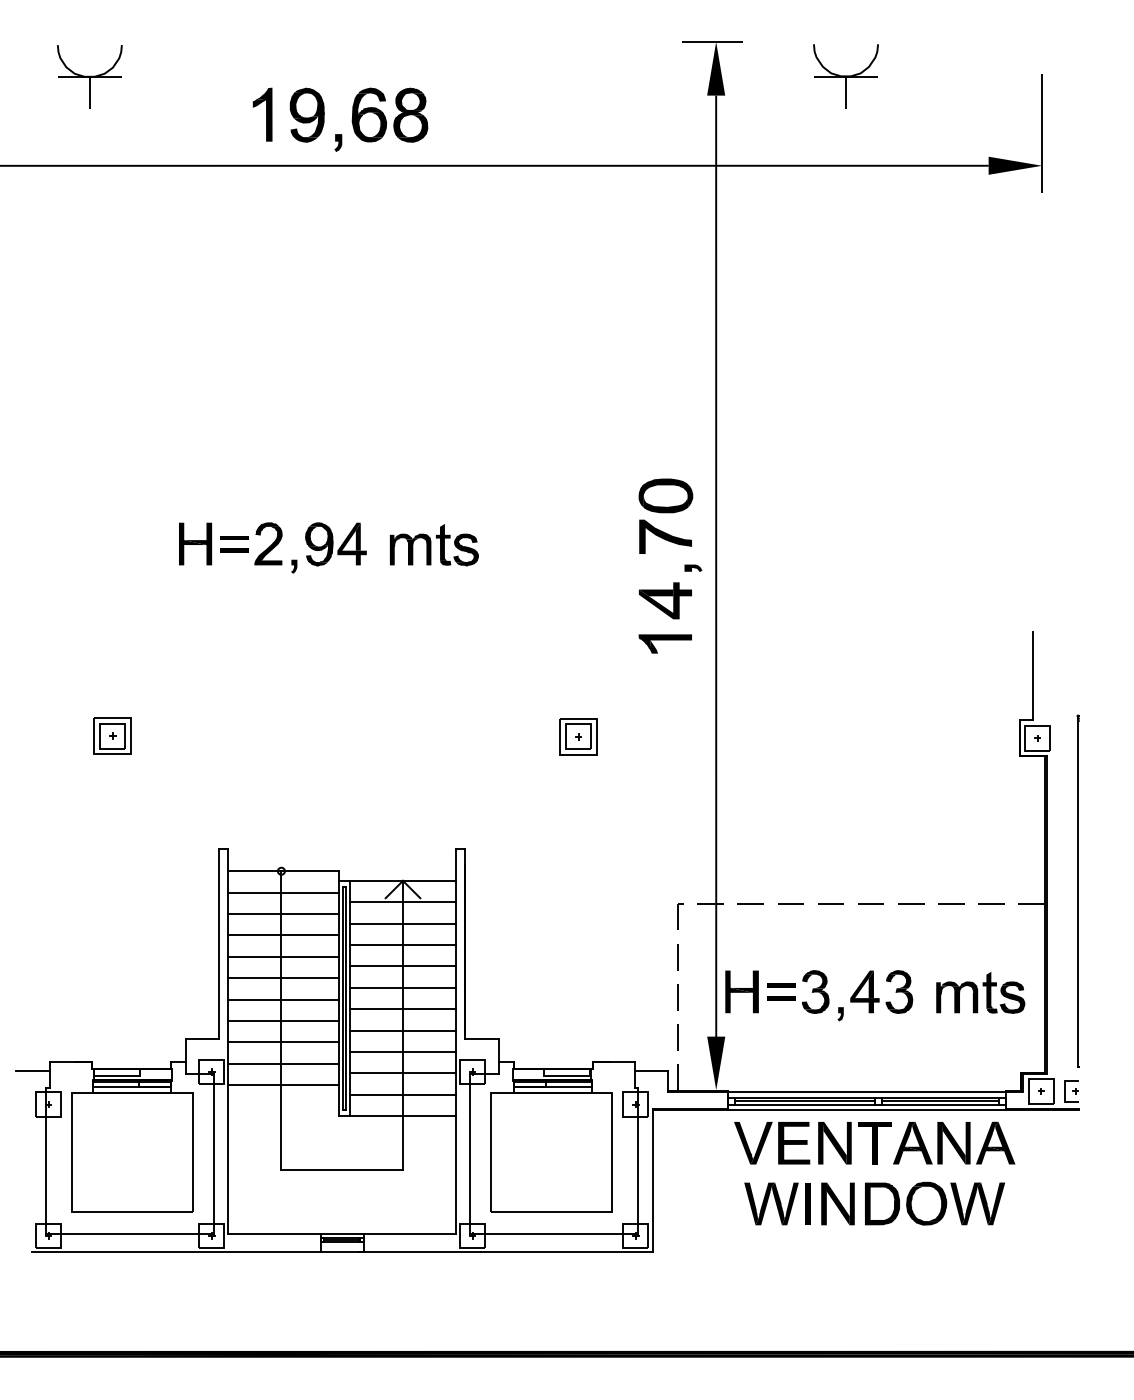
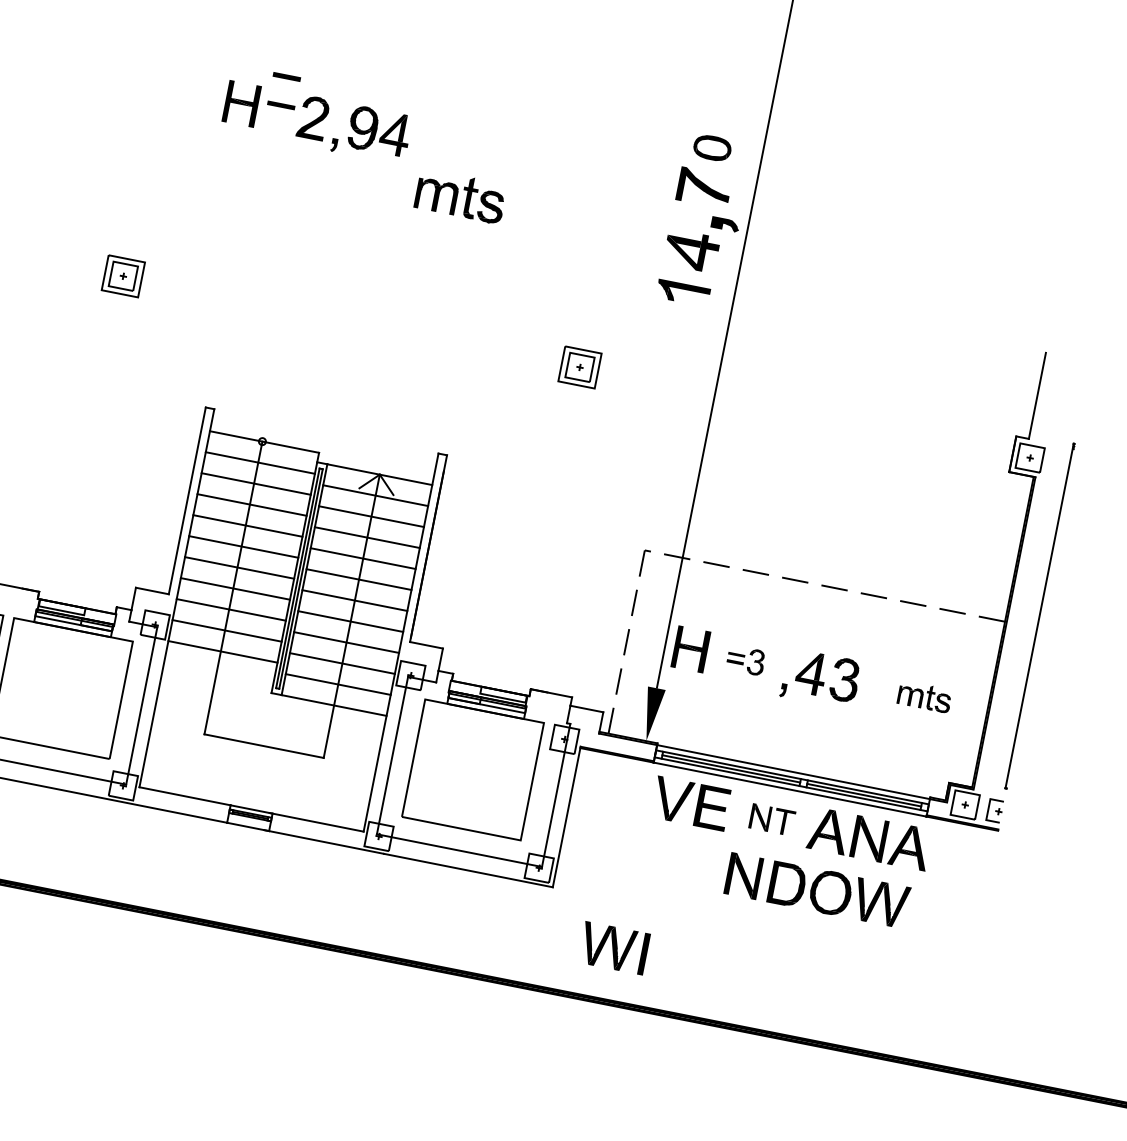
part: (665, 495) -> (712, 147), size x0.7
part: (434, 545) -> (460, 196), moved
line: (234, 550) -> (286, 76), moved
part: (693, 567) -> (725, 223), size x1.6
part: (798, 991) -> (746, 659), size x0.6
part: (980, 992) -> (924, 696), size x0.6
part: (854, 1143) -> (771, 819), size x0.6
part: (777, 1203) -> (613, 947), moved

